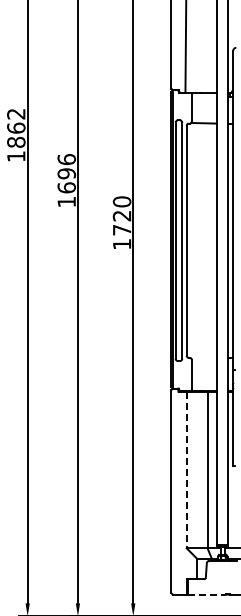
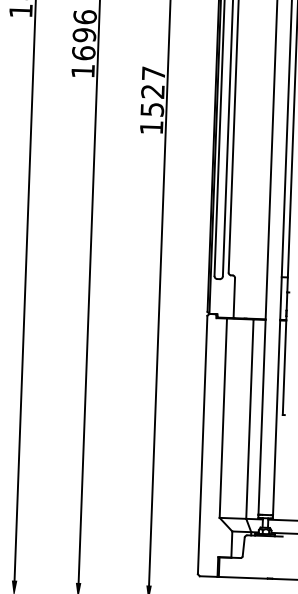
text: (121, 215) -> (152, 90), 1720 -> 1527
line: (186, 470) -> (223, 418), dashed -> solid
line: (206, 594) -> (242, 577), dashed -> solid

